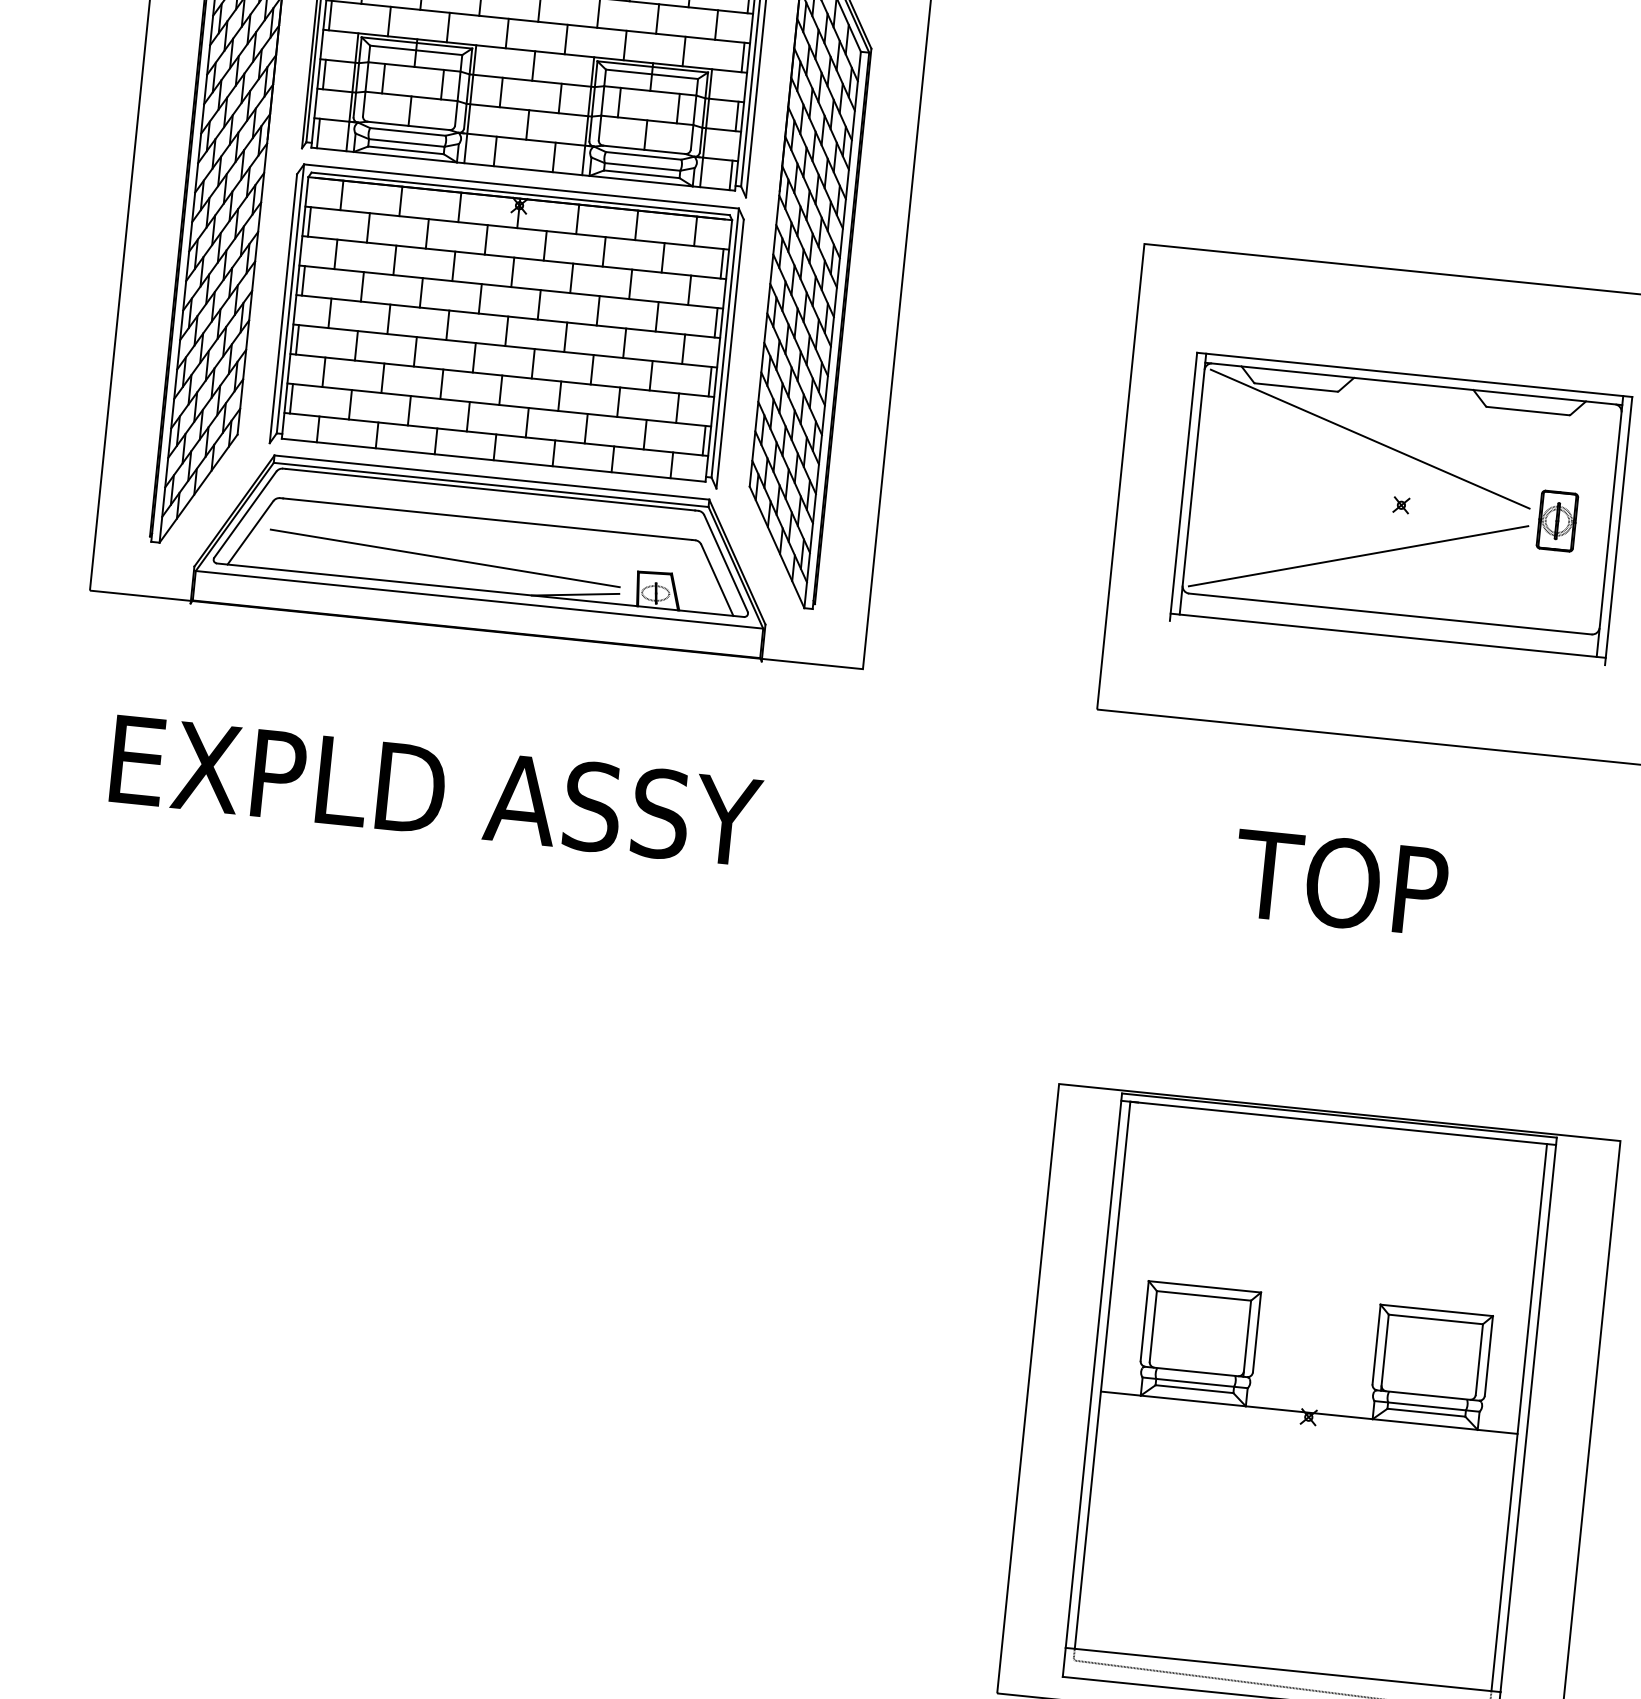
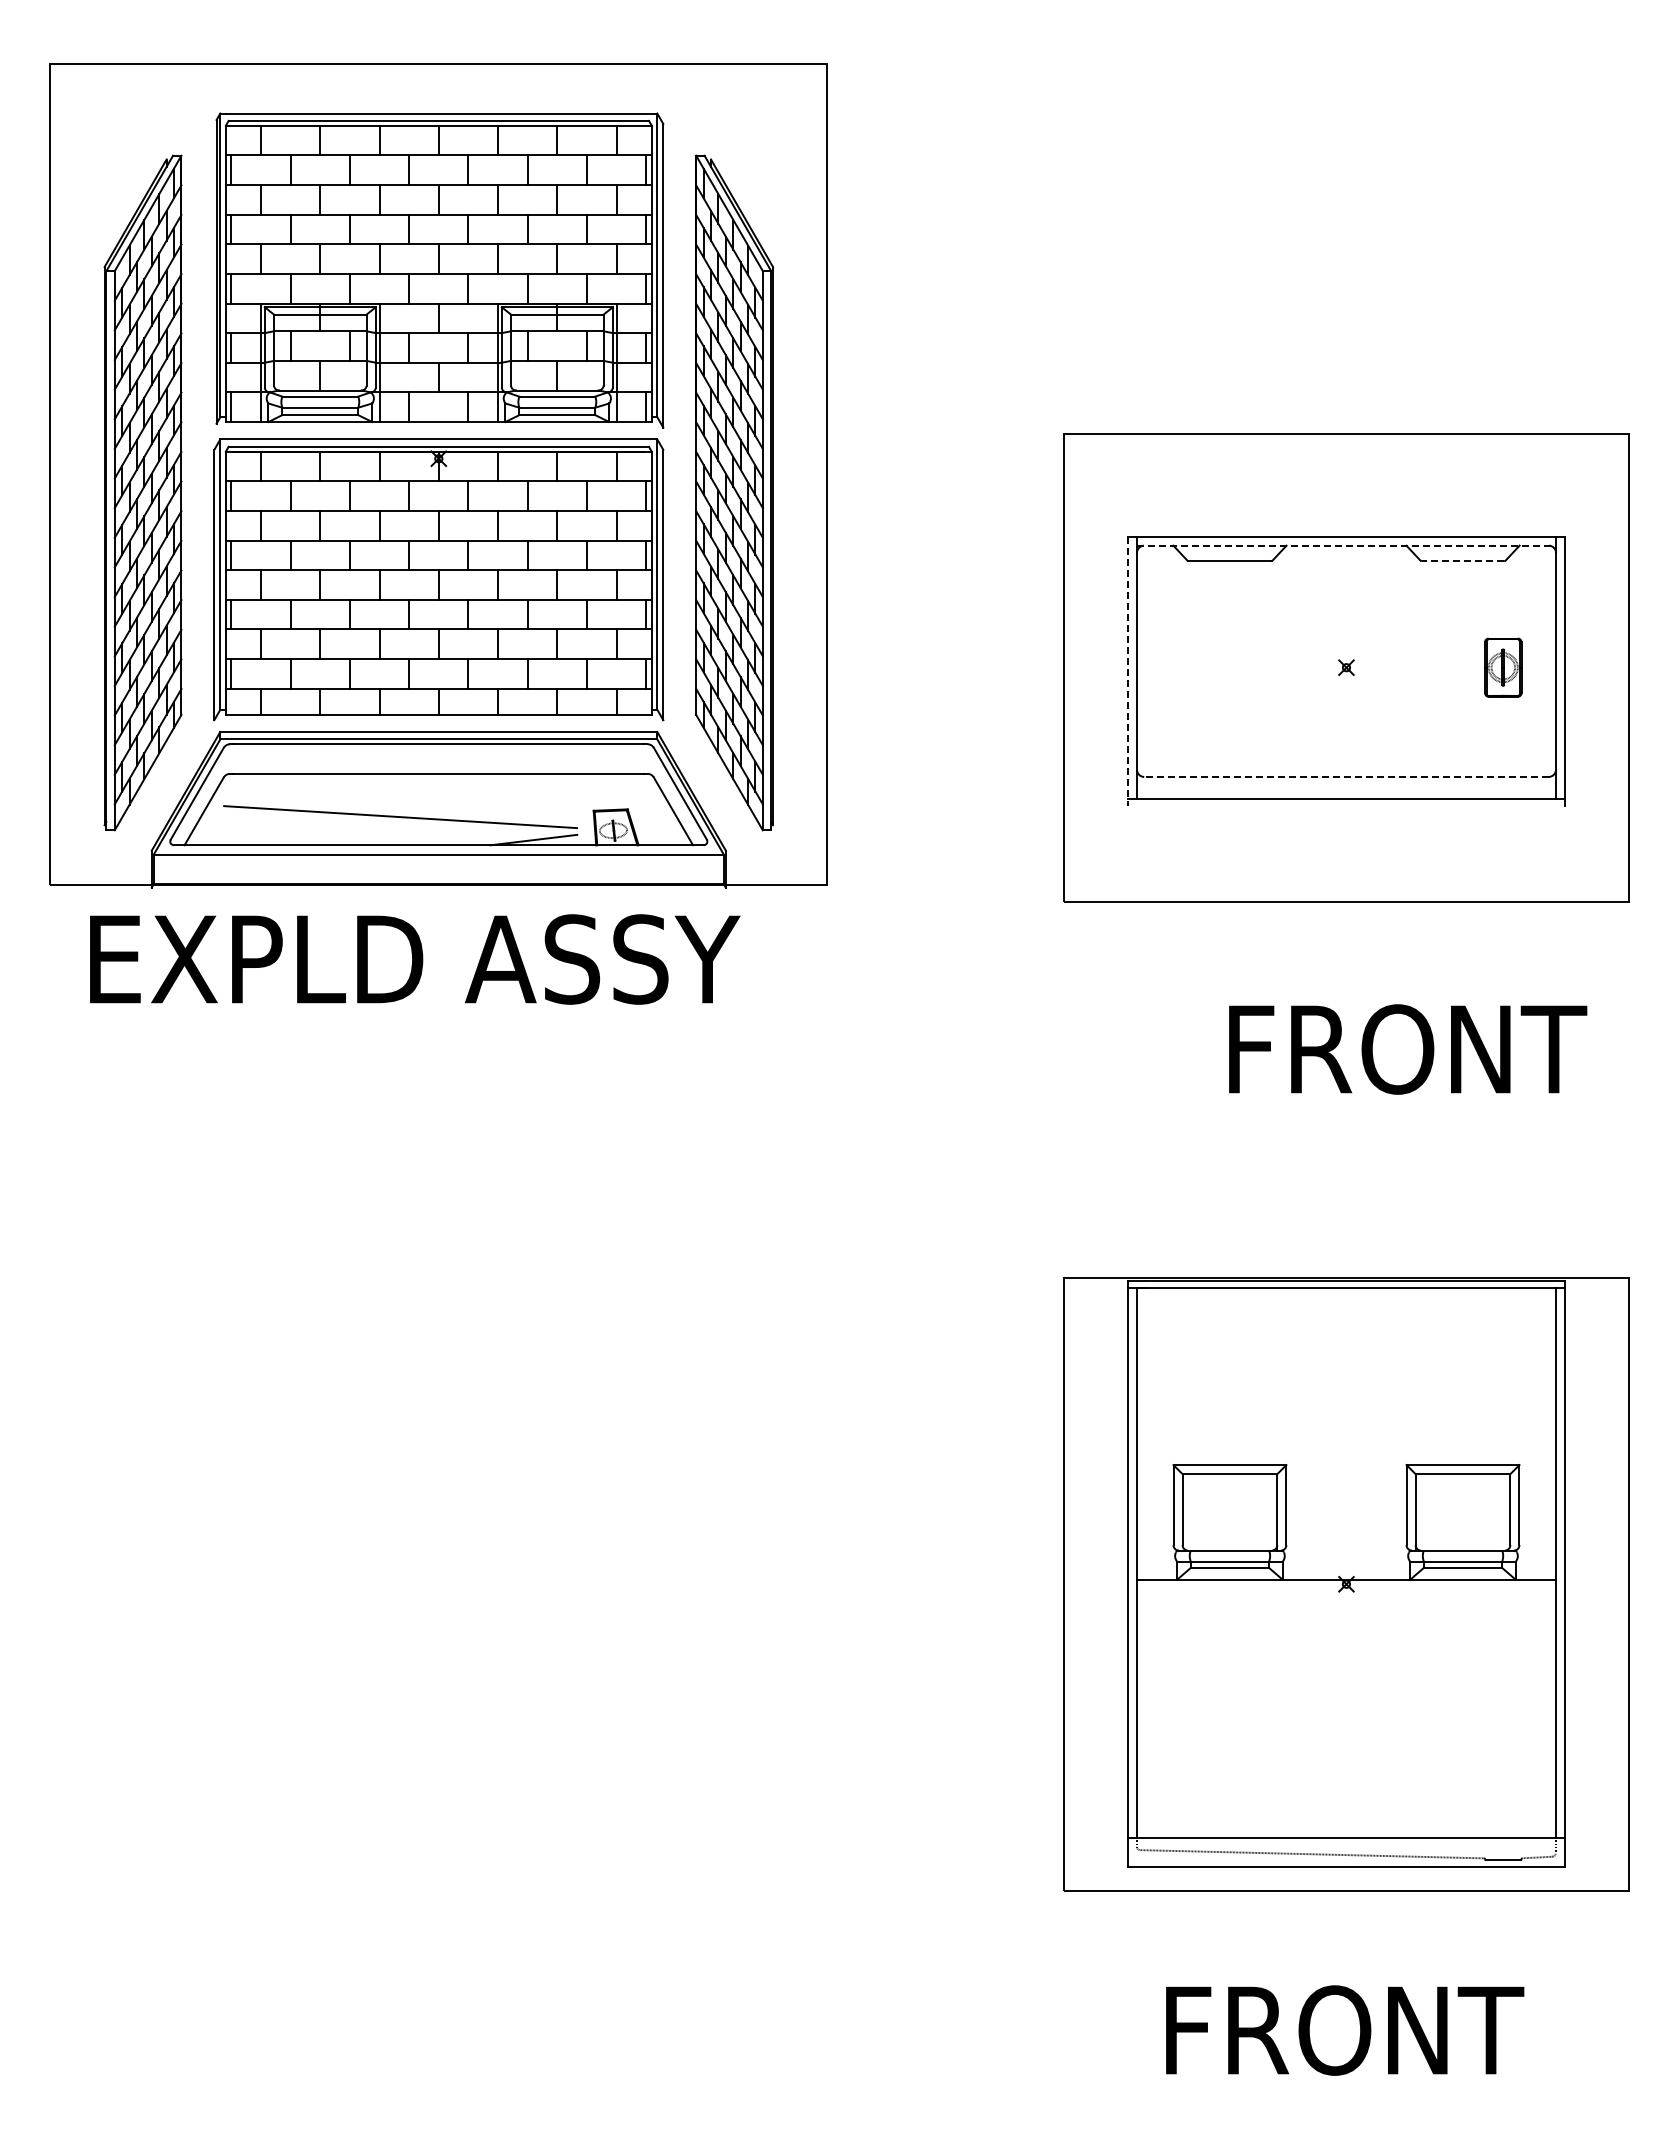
line: (1413, 383) -> (1346, 545), solid -> dashed
line: (1527, 411) -> (1462, 561), solid -> dashed
line: (1369, 439) -> (1308, 605), removed
line: (1183, 486) -> (1127, 671), solid -> dashed
line: (1358, 556) -> (1308, 722), removed
line: (1389, 613) -> (1345, 776), solid -> dashed
text: (436, 791) -> (415, 959), moved
text: (1418, 890) -> (1402, 1049), TOP -> FRONT

